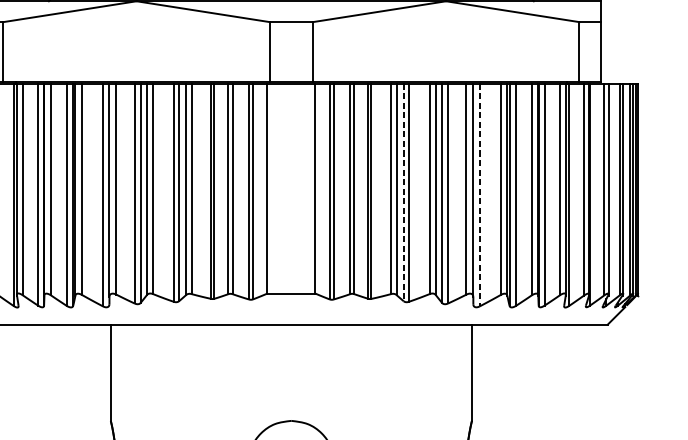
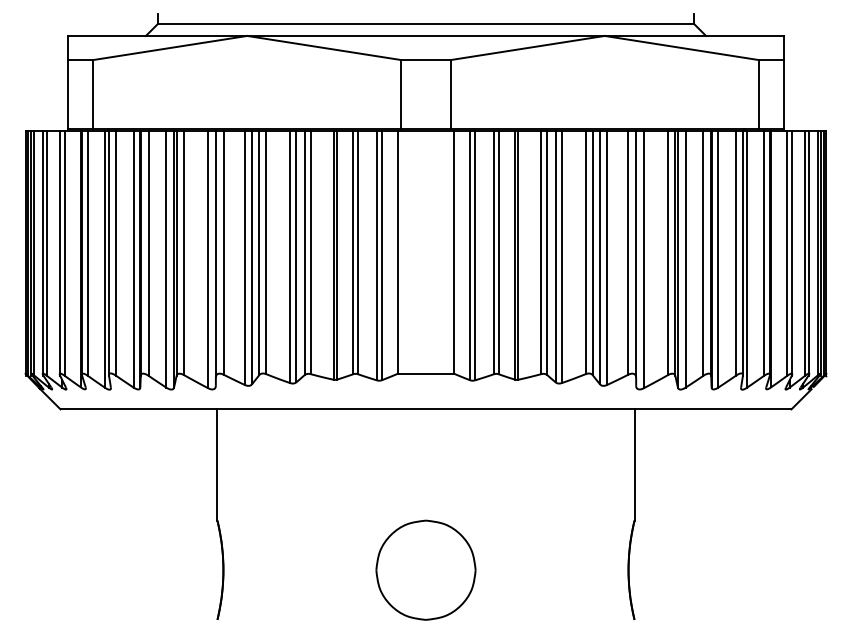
line: (403, 192) -> (555, 256), dashed -> solid
line: (479, 194) -> (643, 259), dashed -> solid

